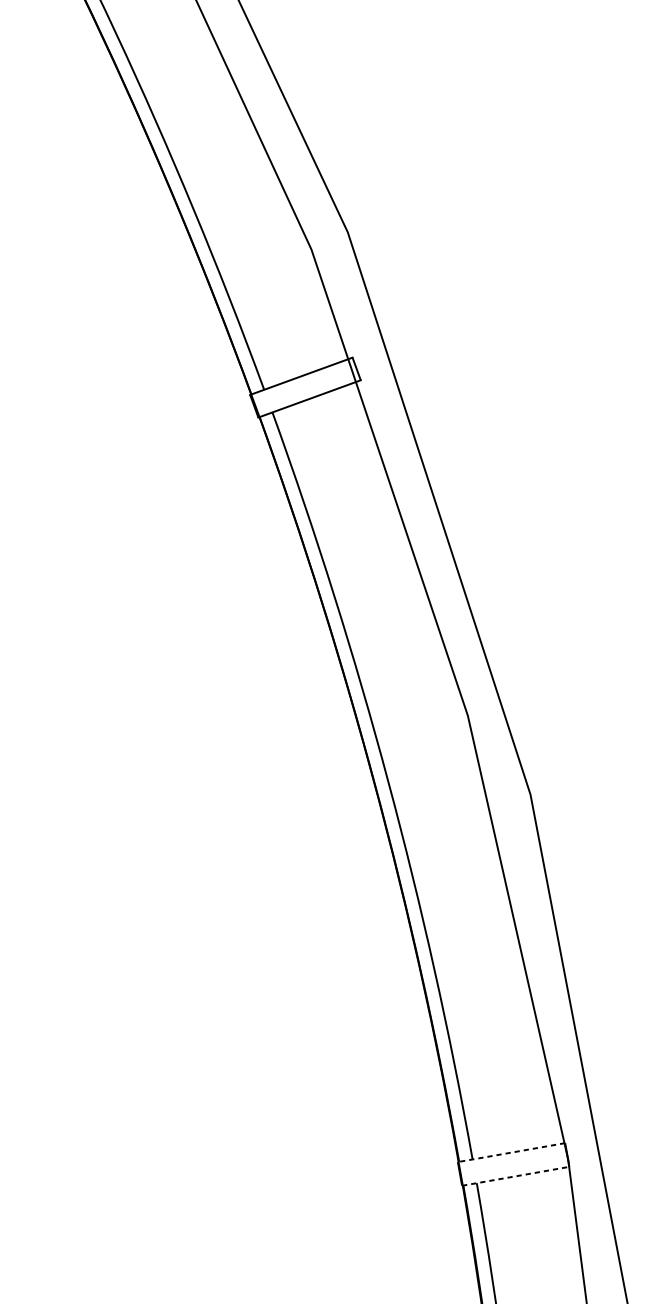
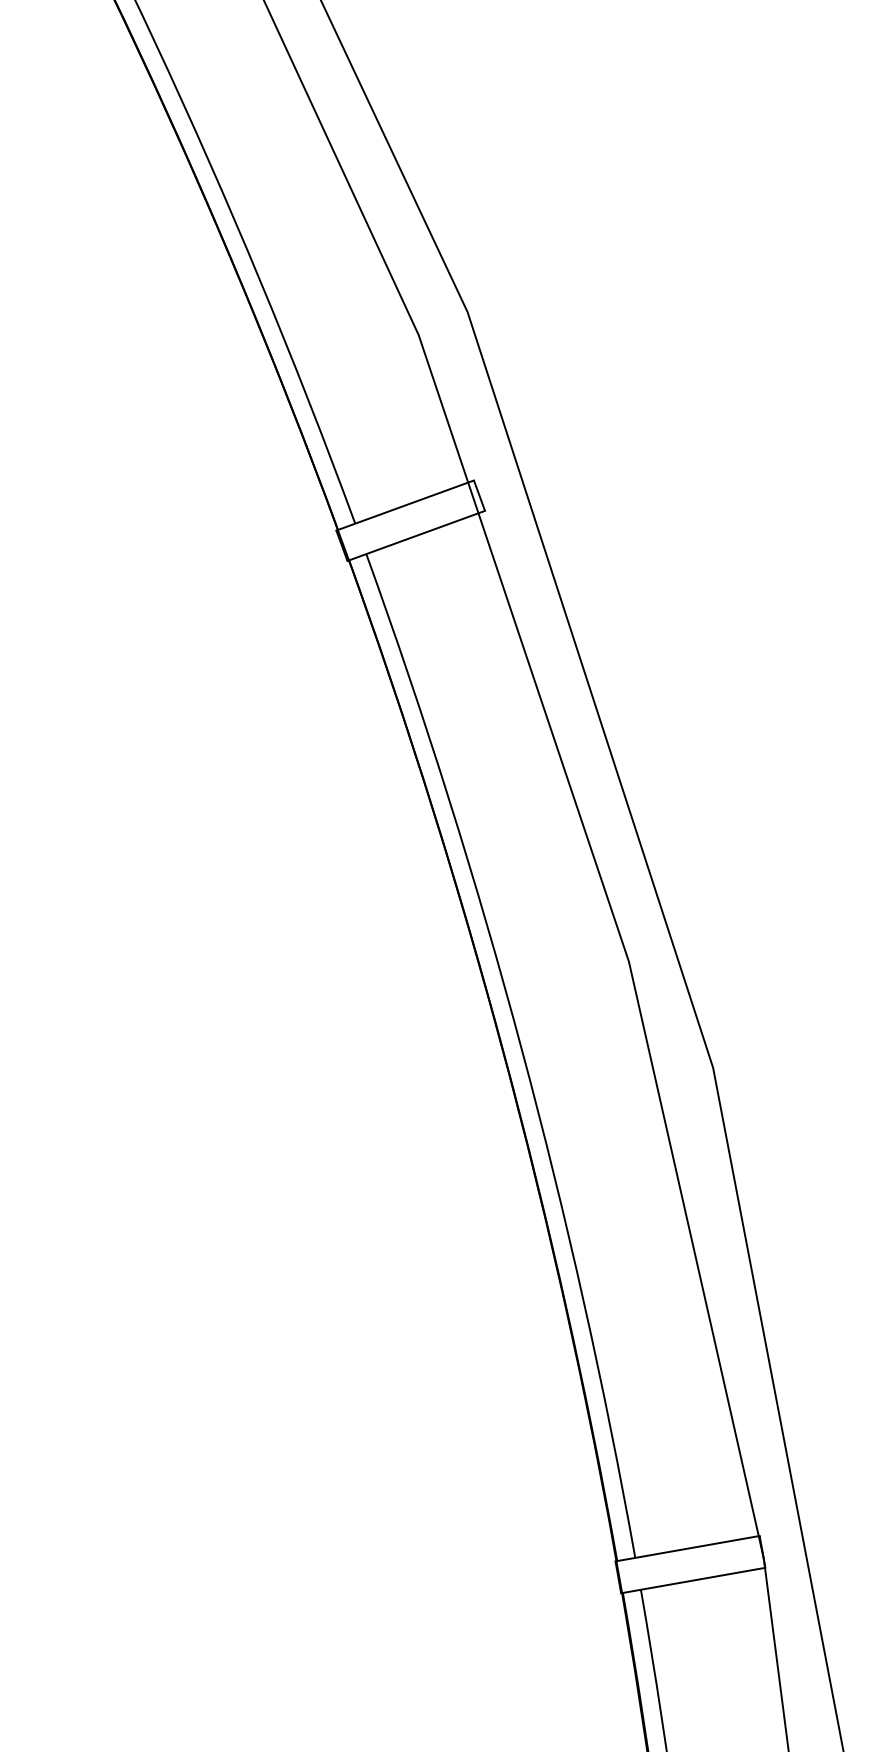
line: (511, 1152) -> (687, 1548), dashed -> solid
line: (515, 1176) -> (693, 1580), dashed -> solid

